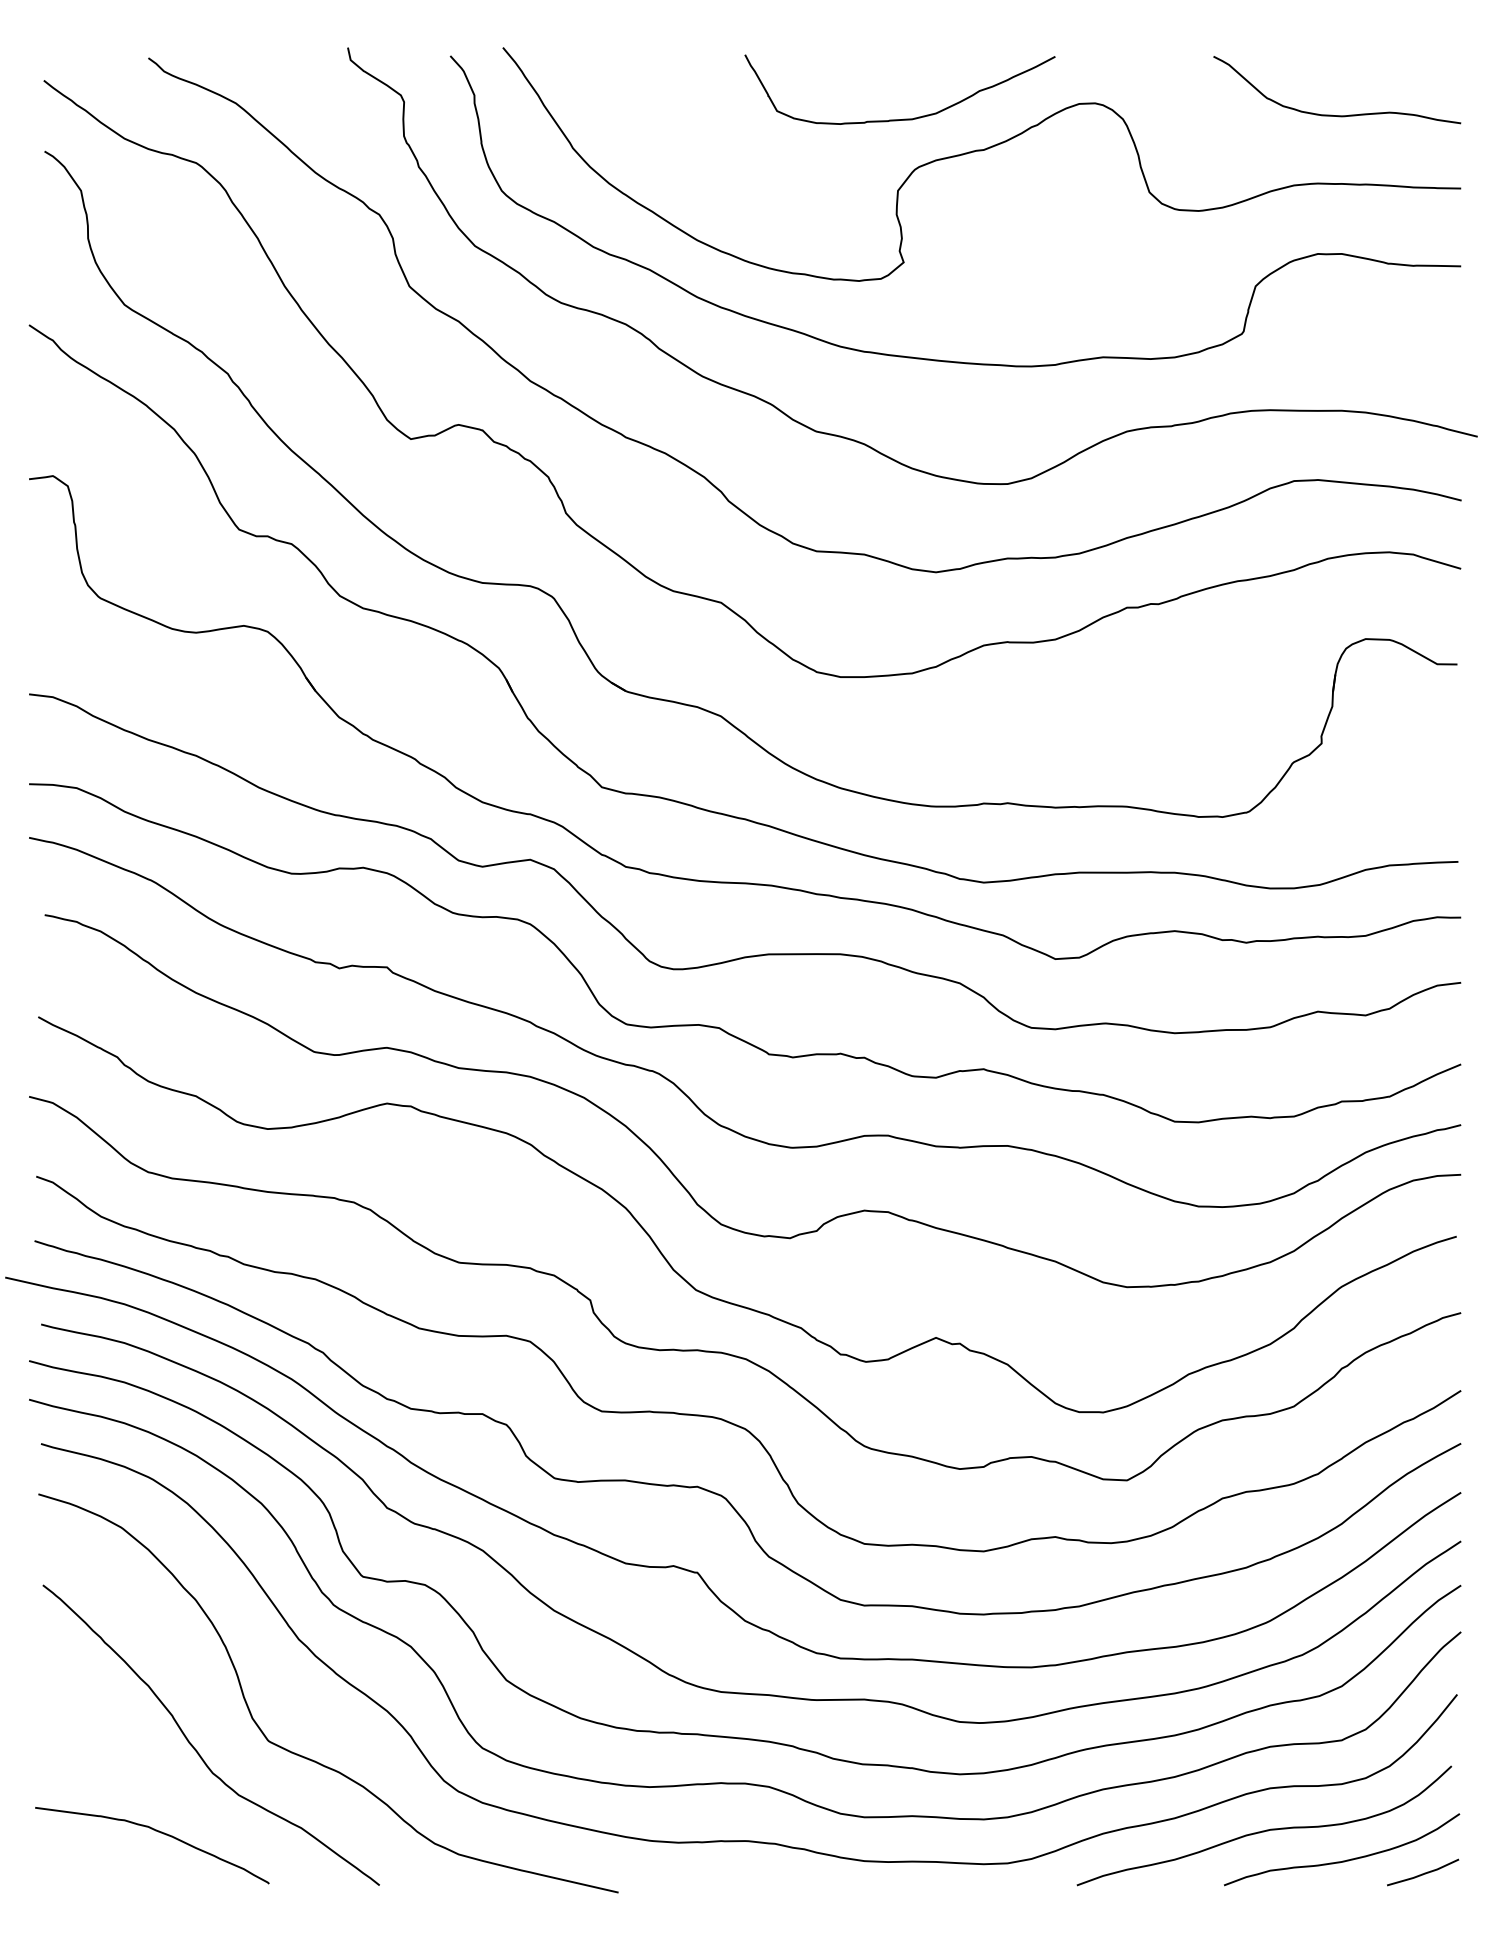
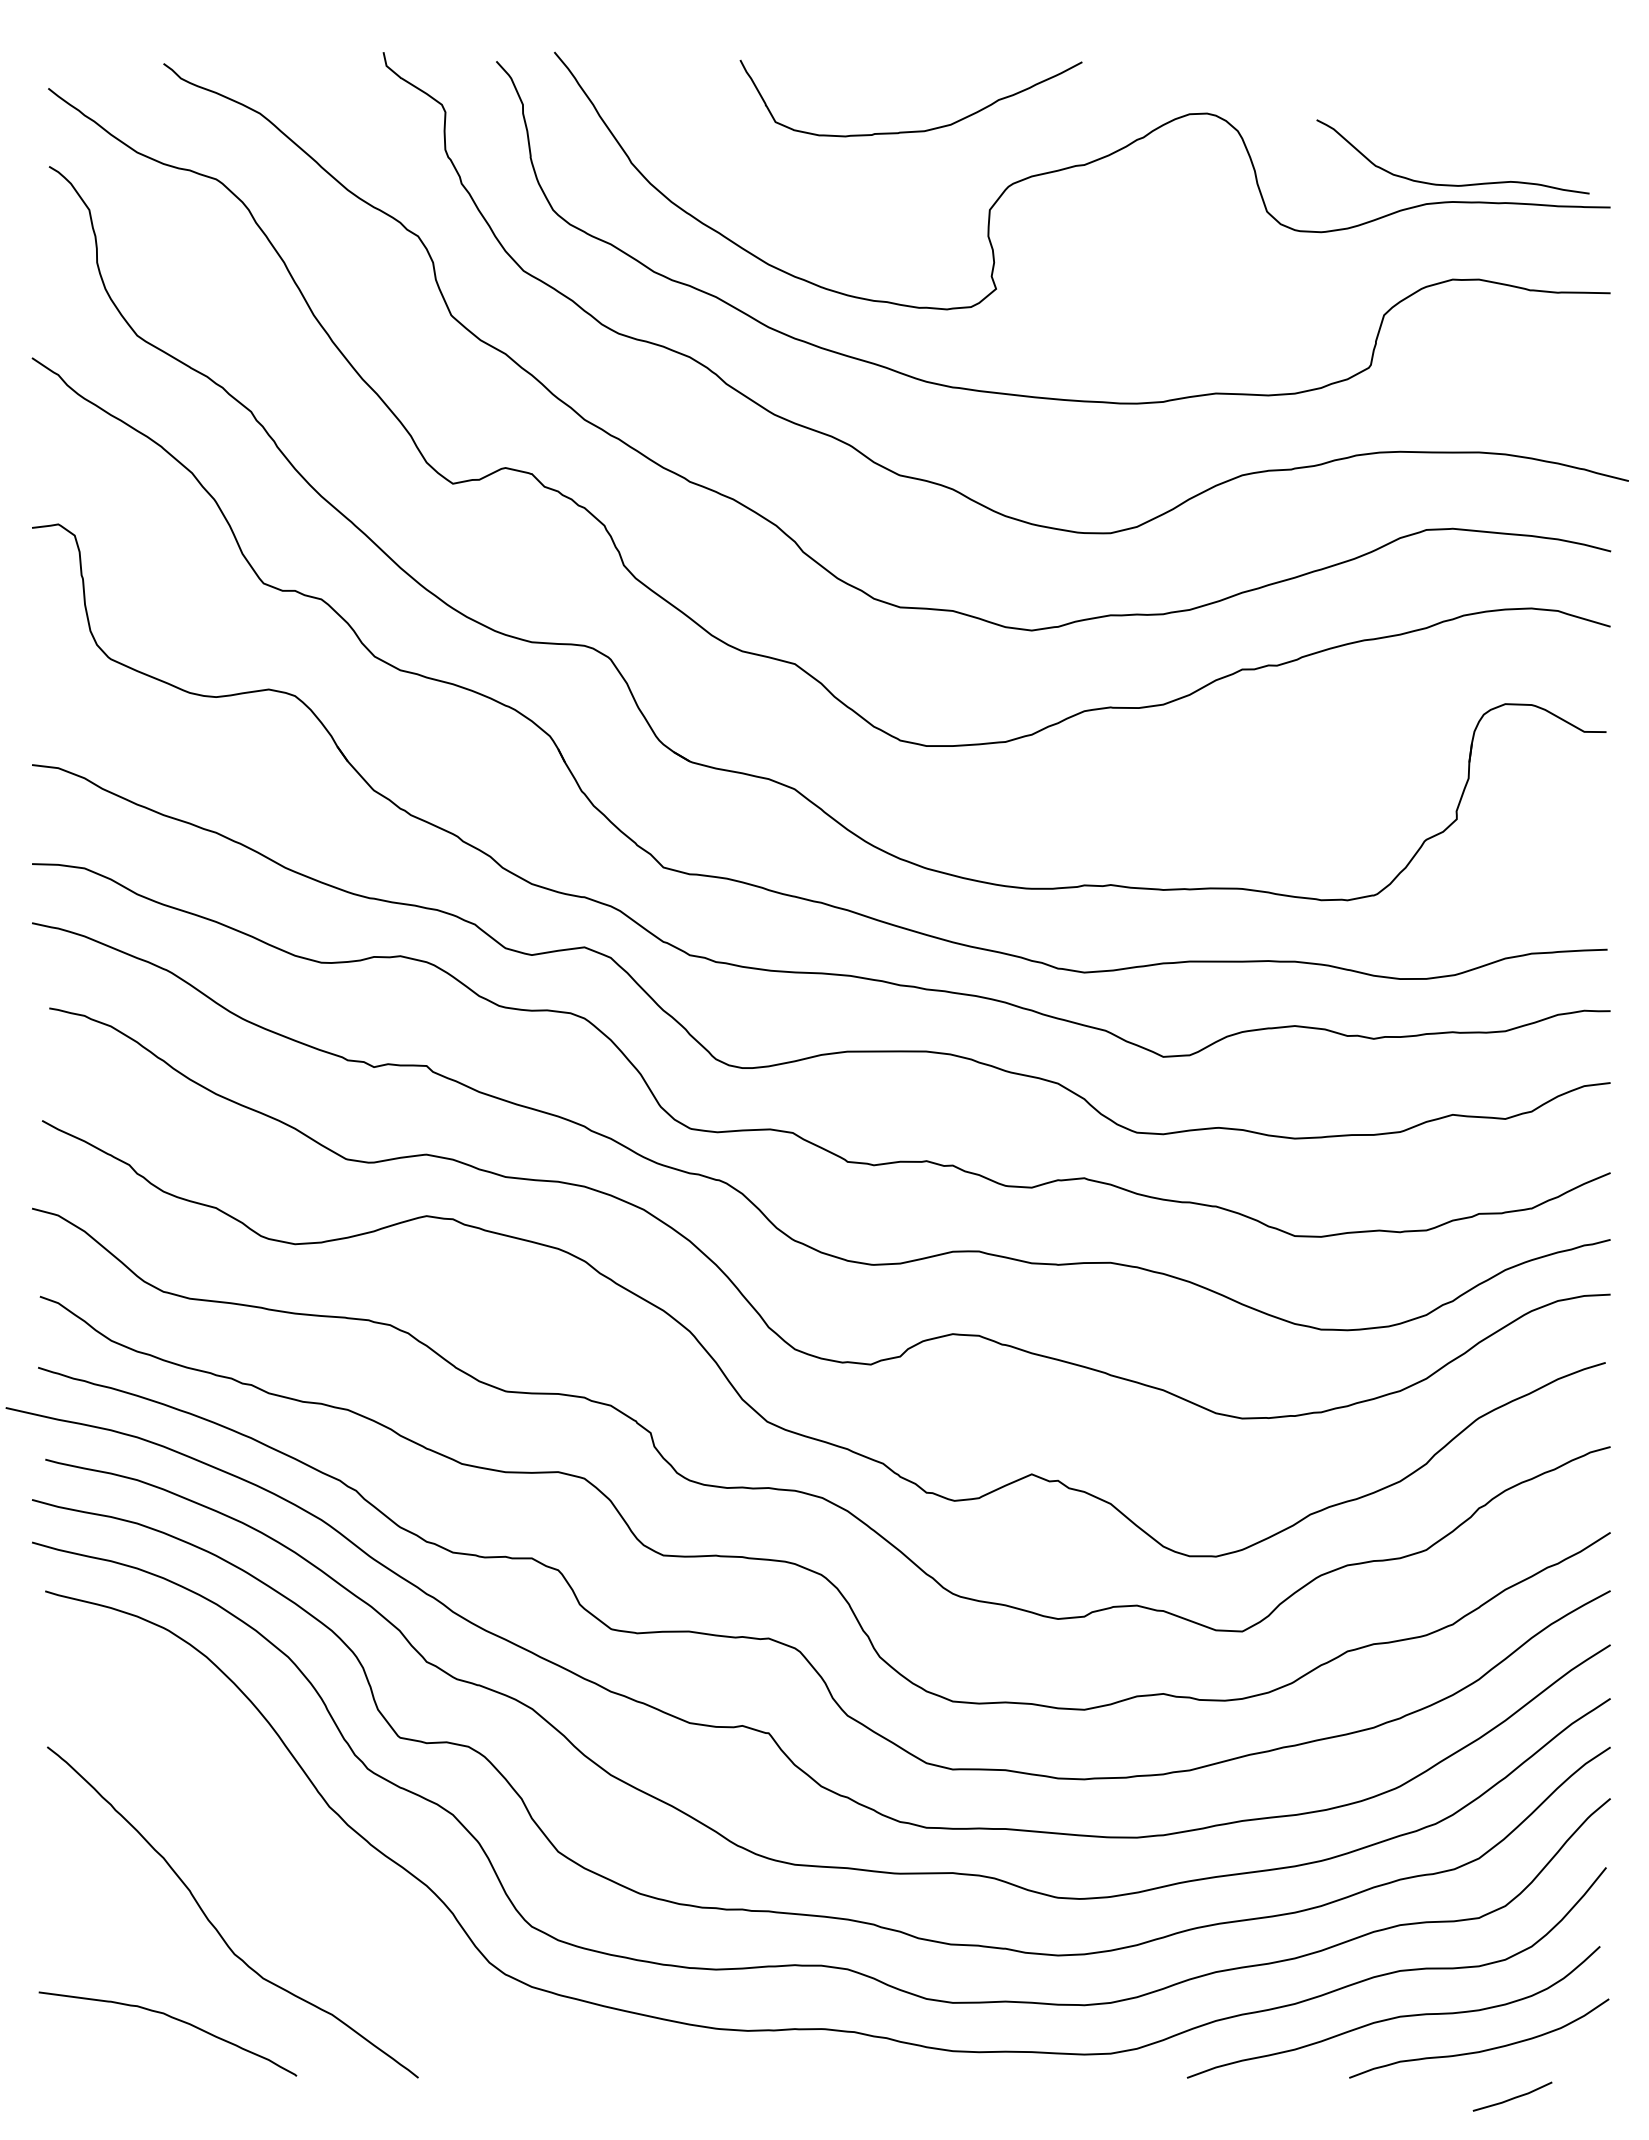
curve: (1336, 115) -> (1452, 184), moved
curve: (903, 118) -> (914, 130), moved
curve: (304, 1756) -> (335, 1935), removed
line: (1422, 1873) -> (1512, 2097), moved

